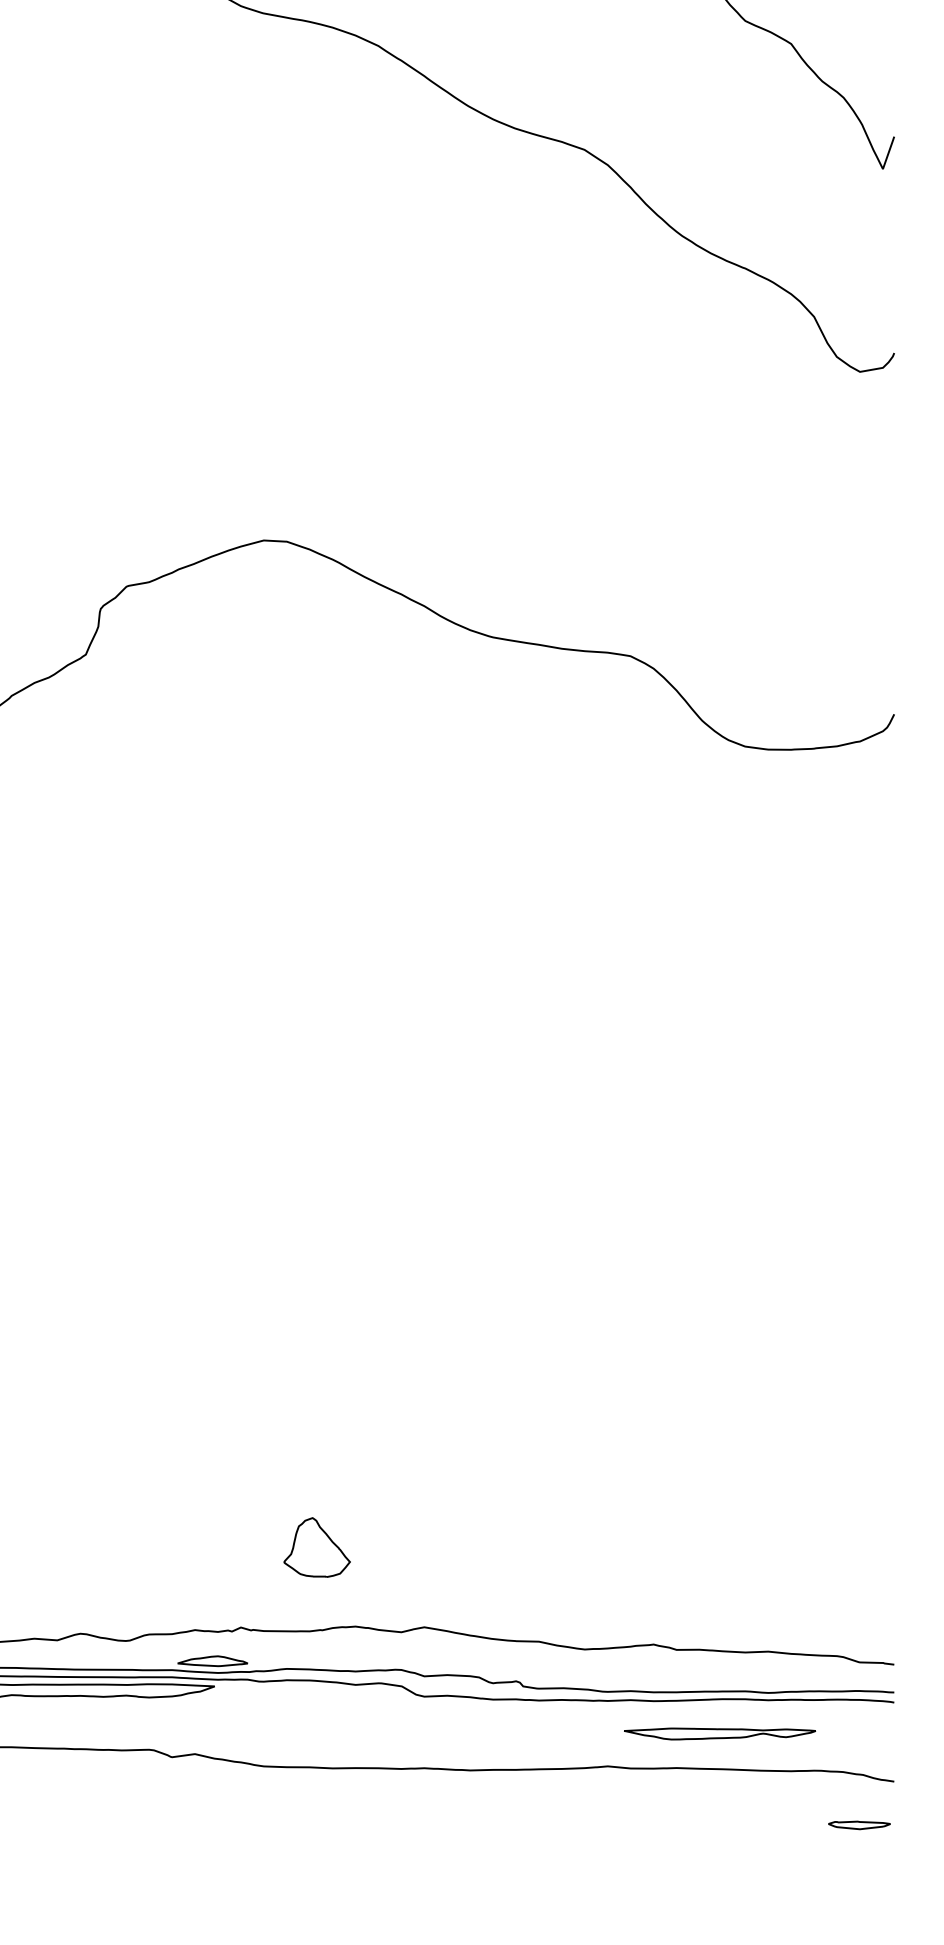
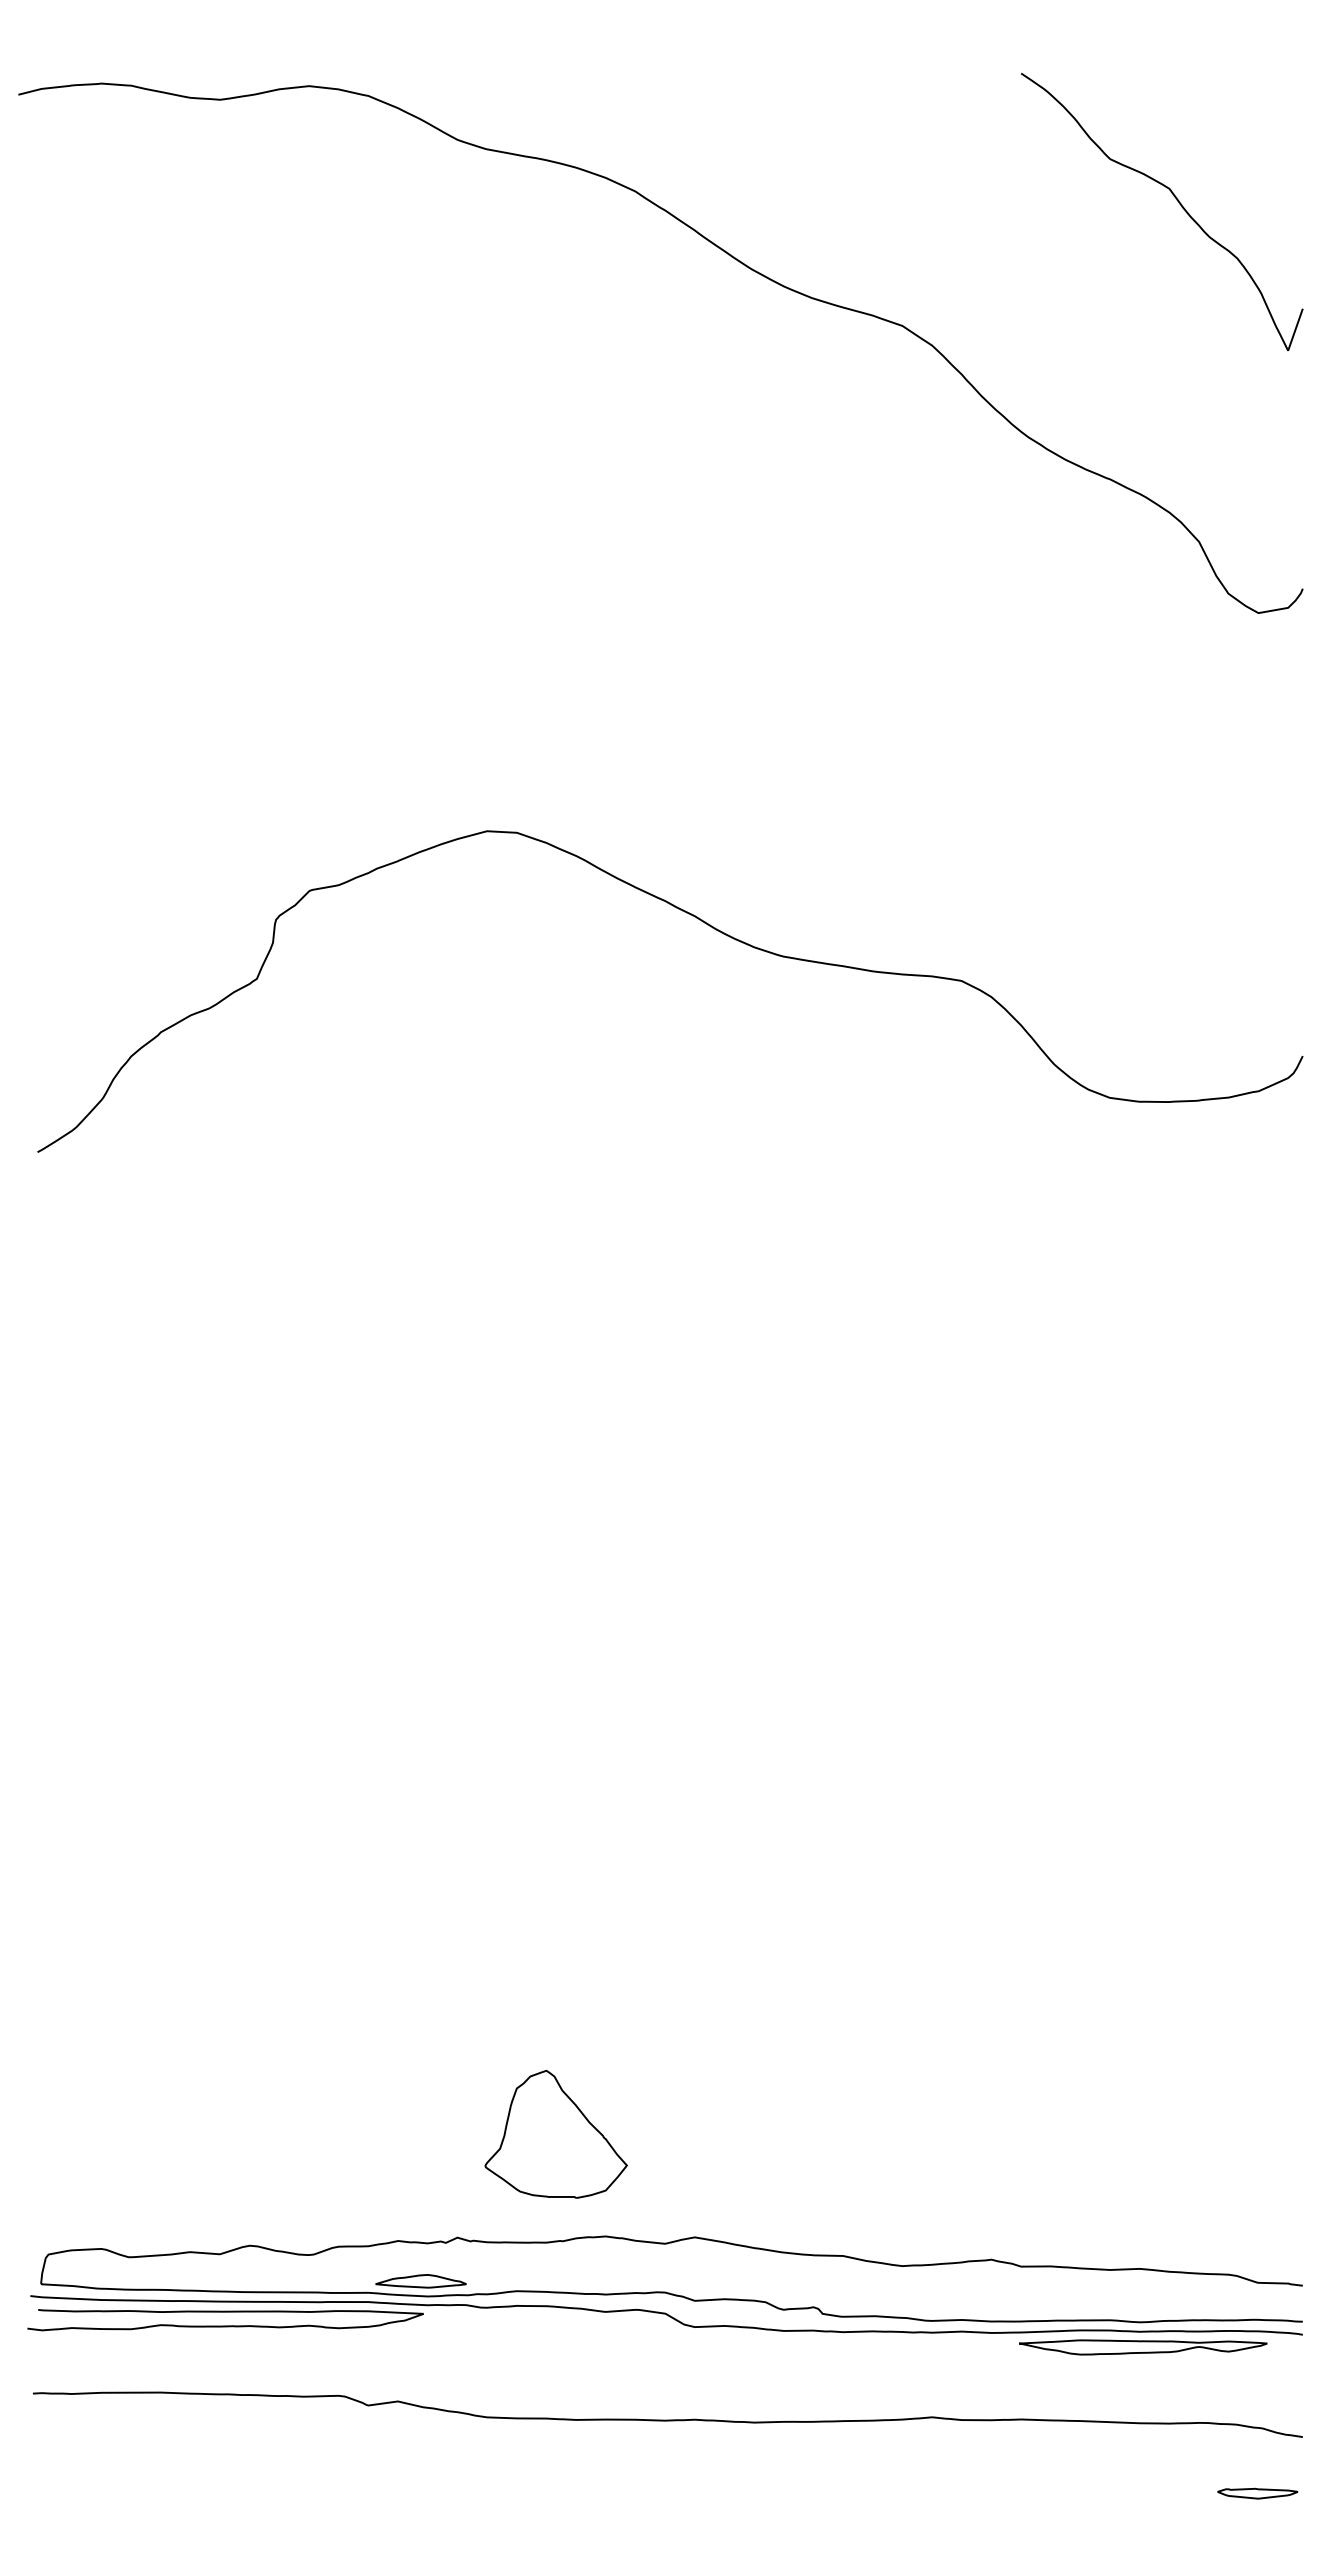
part: (316, 1547) -> (555, 2133), size x1.67
part: (720, 1734) -> (1143, 2347), moved

